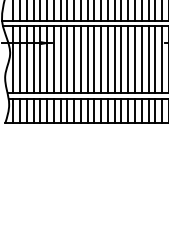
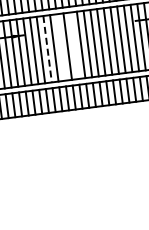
line: (87, 59) -> (60, 47), removed
line: (101, 59) -> (74, 45), removed
line: (74, 60) -> (48, 49), solid -> dashed

